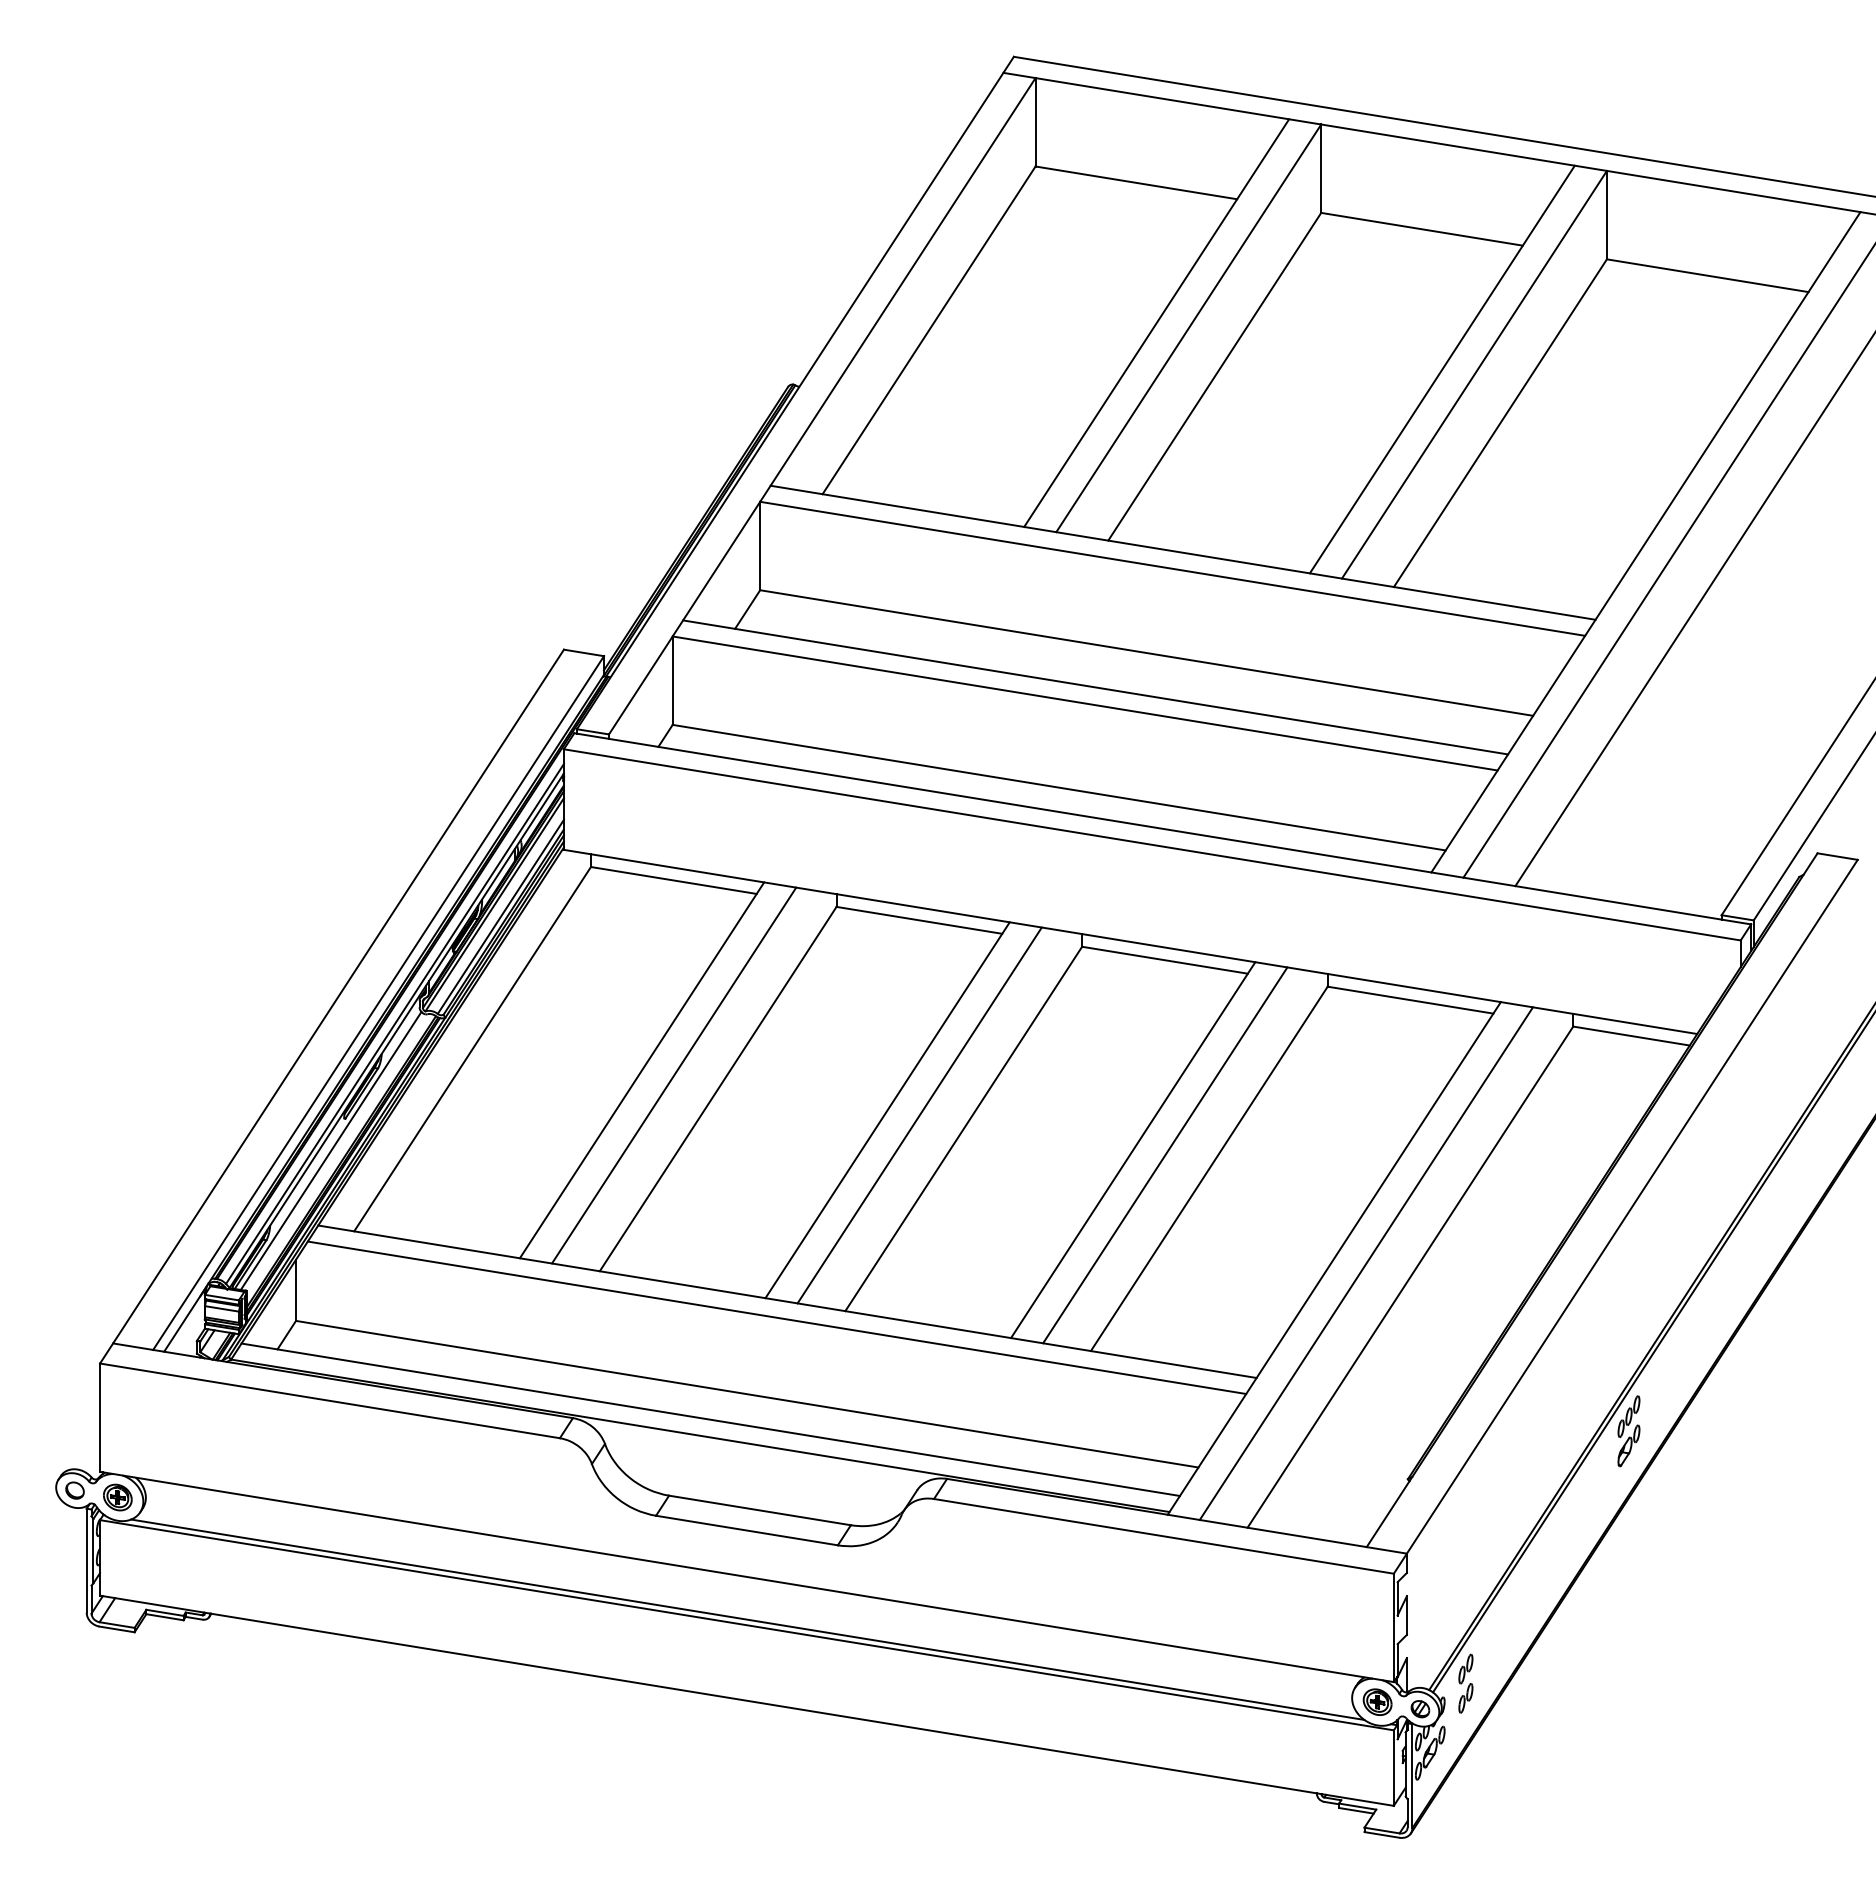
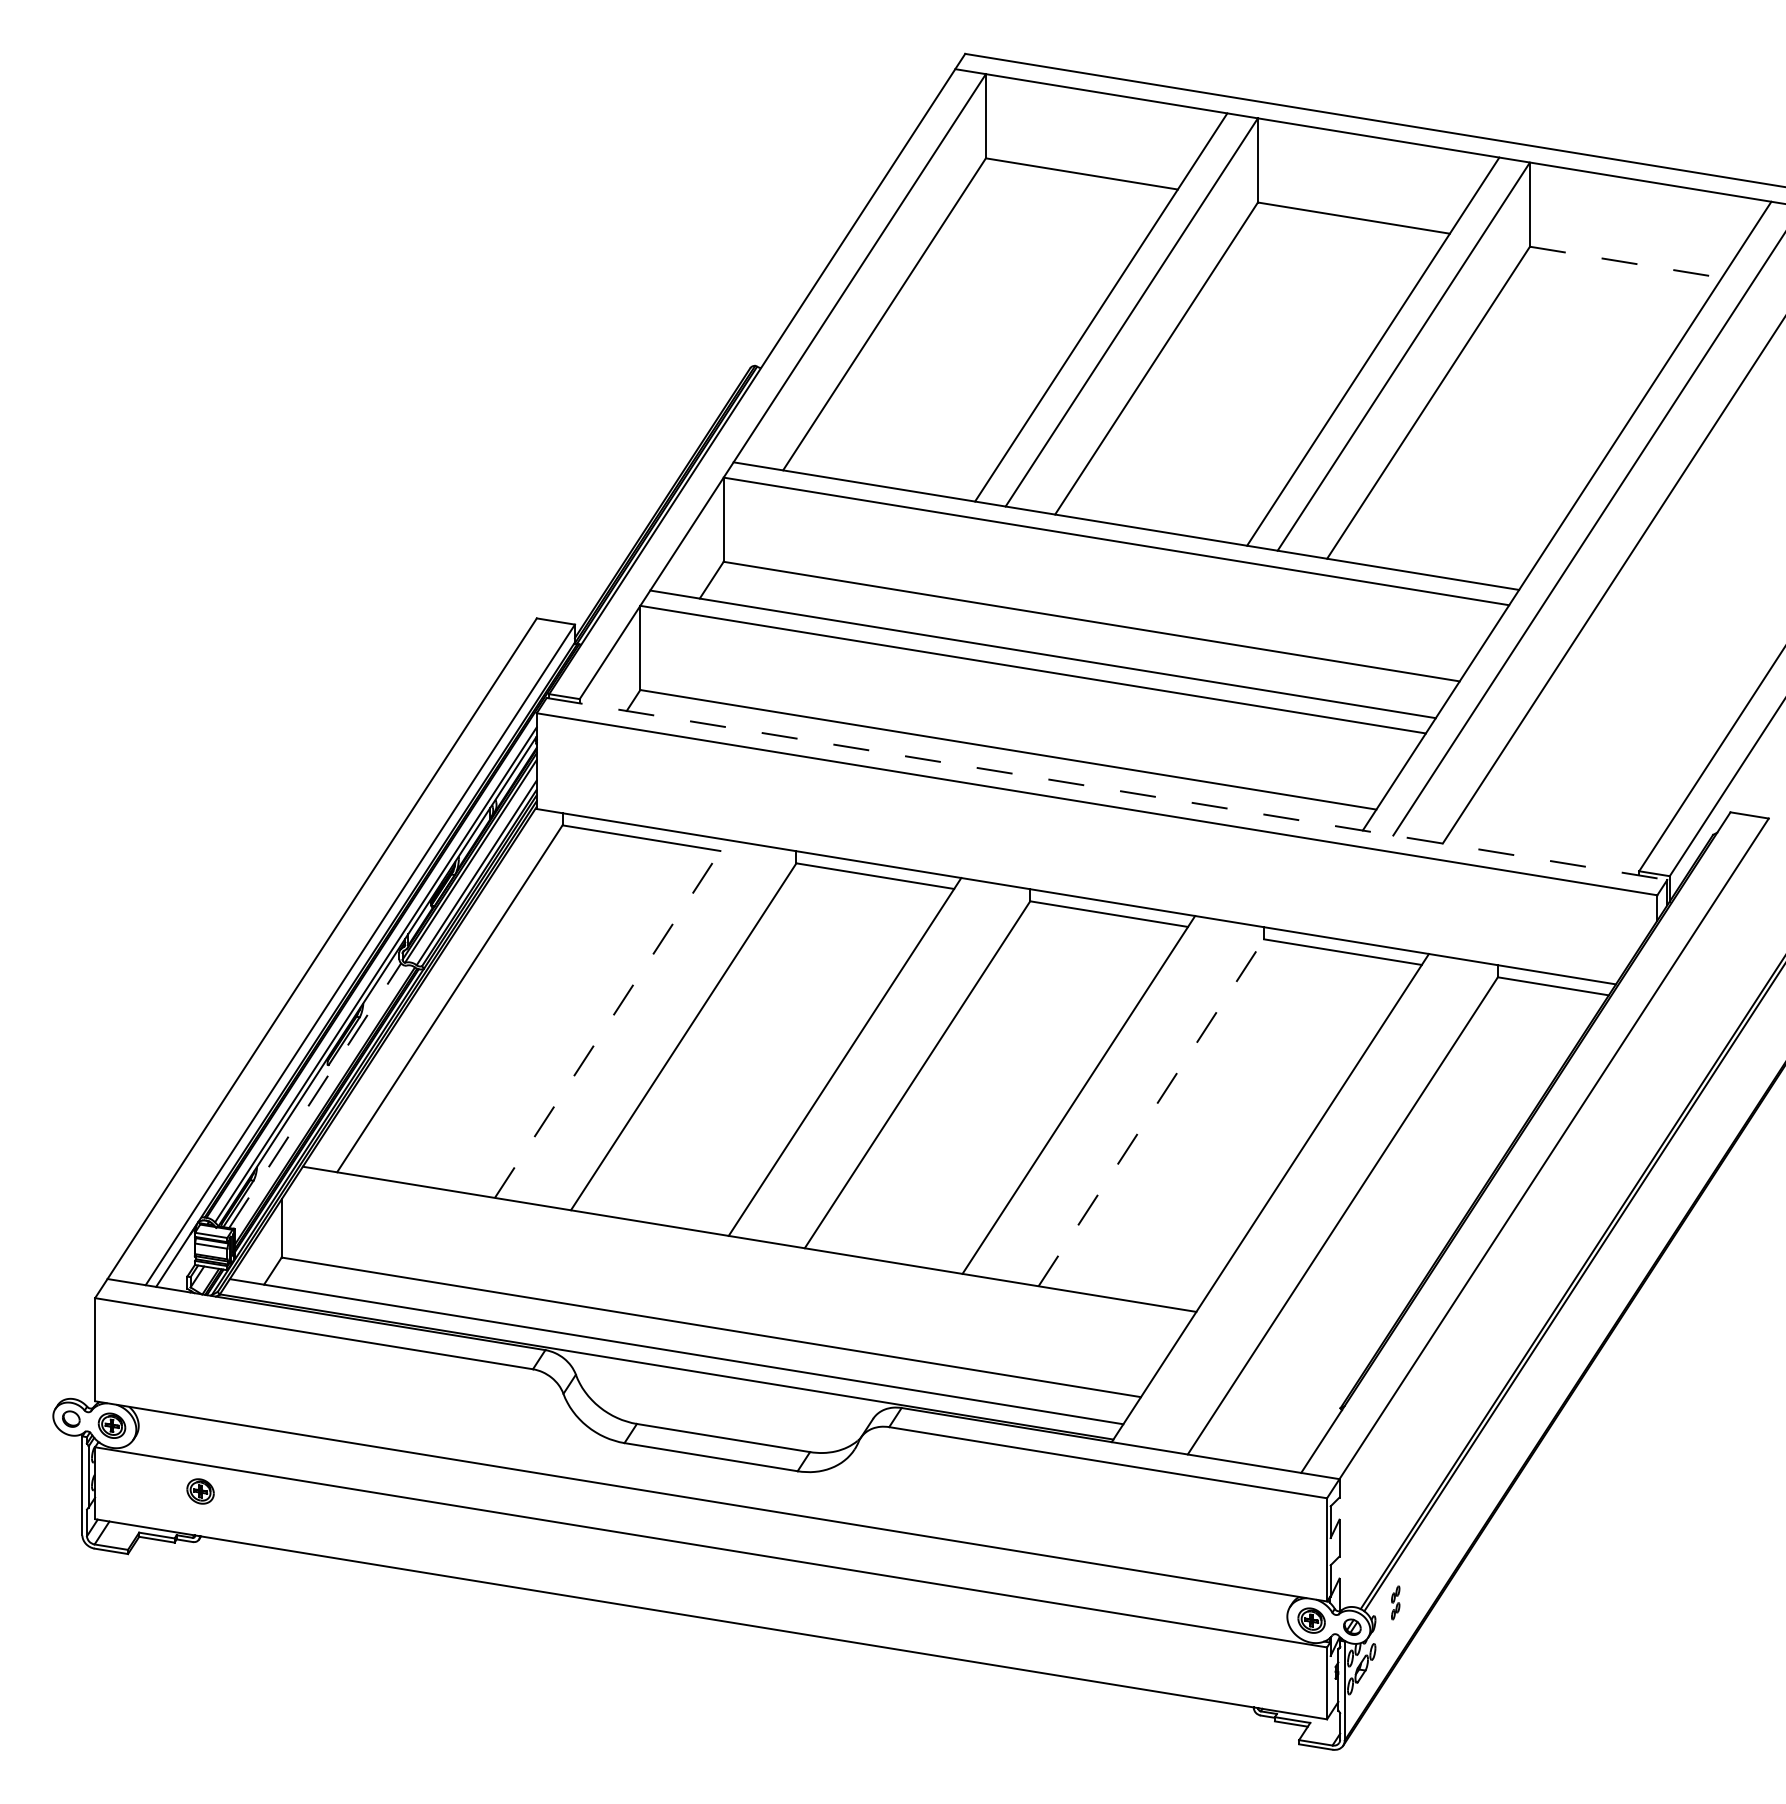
line: (1708, 275) -> (1626, 262), solid -> dashed
line: (1163, 828) -> (1107, 788), solid -> dashed
line: (642, 1069) -> (611, 1018), solid -> dashed
line: (674, 1075) -> (642, 1023), removed
line: (919, 1115) -> (875, 1061), removed
line: (331, 1150) -> (315, 1095), solid -> dashed
line: (1165, 1155) -> (1109, 1100), removed
line: (1209, 1168) -> (1151, 1112), solid -> dashed
line: (1365, 1263) -> (1300, 1202), removed
line: (776, 1317) -> (739, 1254), removed
part: (1628, 1431) -> (1550, 1362), removed
part: (210, 1566) -> (200, 1491), added
line: (747, 1619) -> (711, 1541), removed
part: (1465, 1683) -> (1395, 1602), size x0.6

